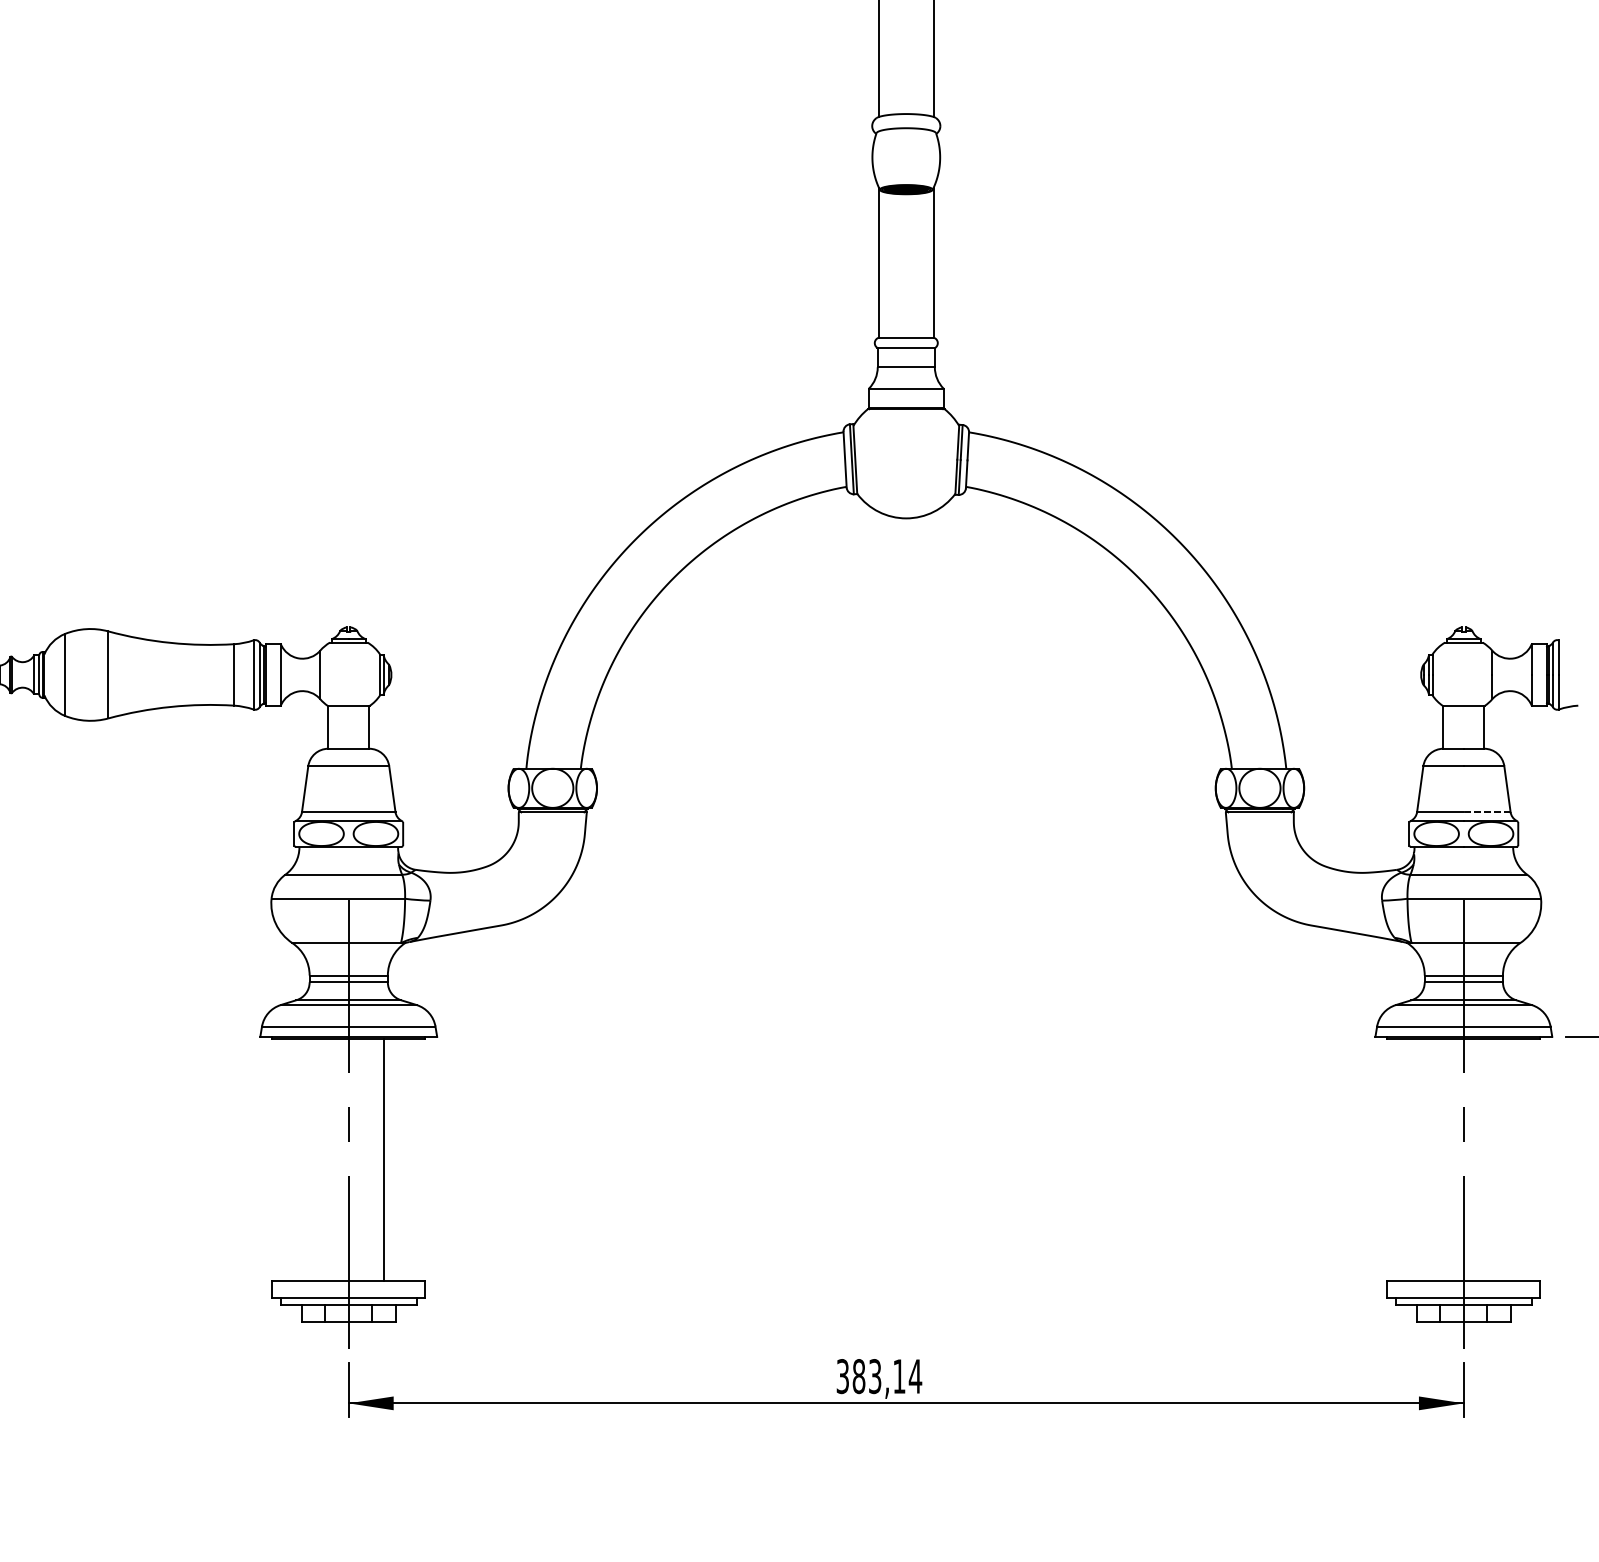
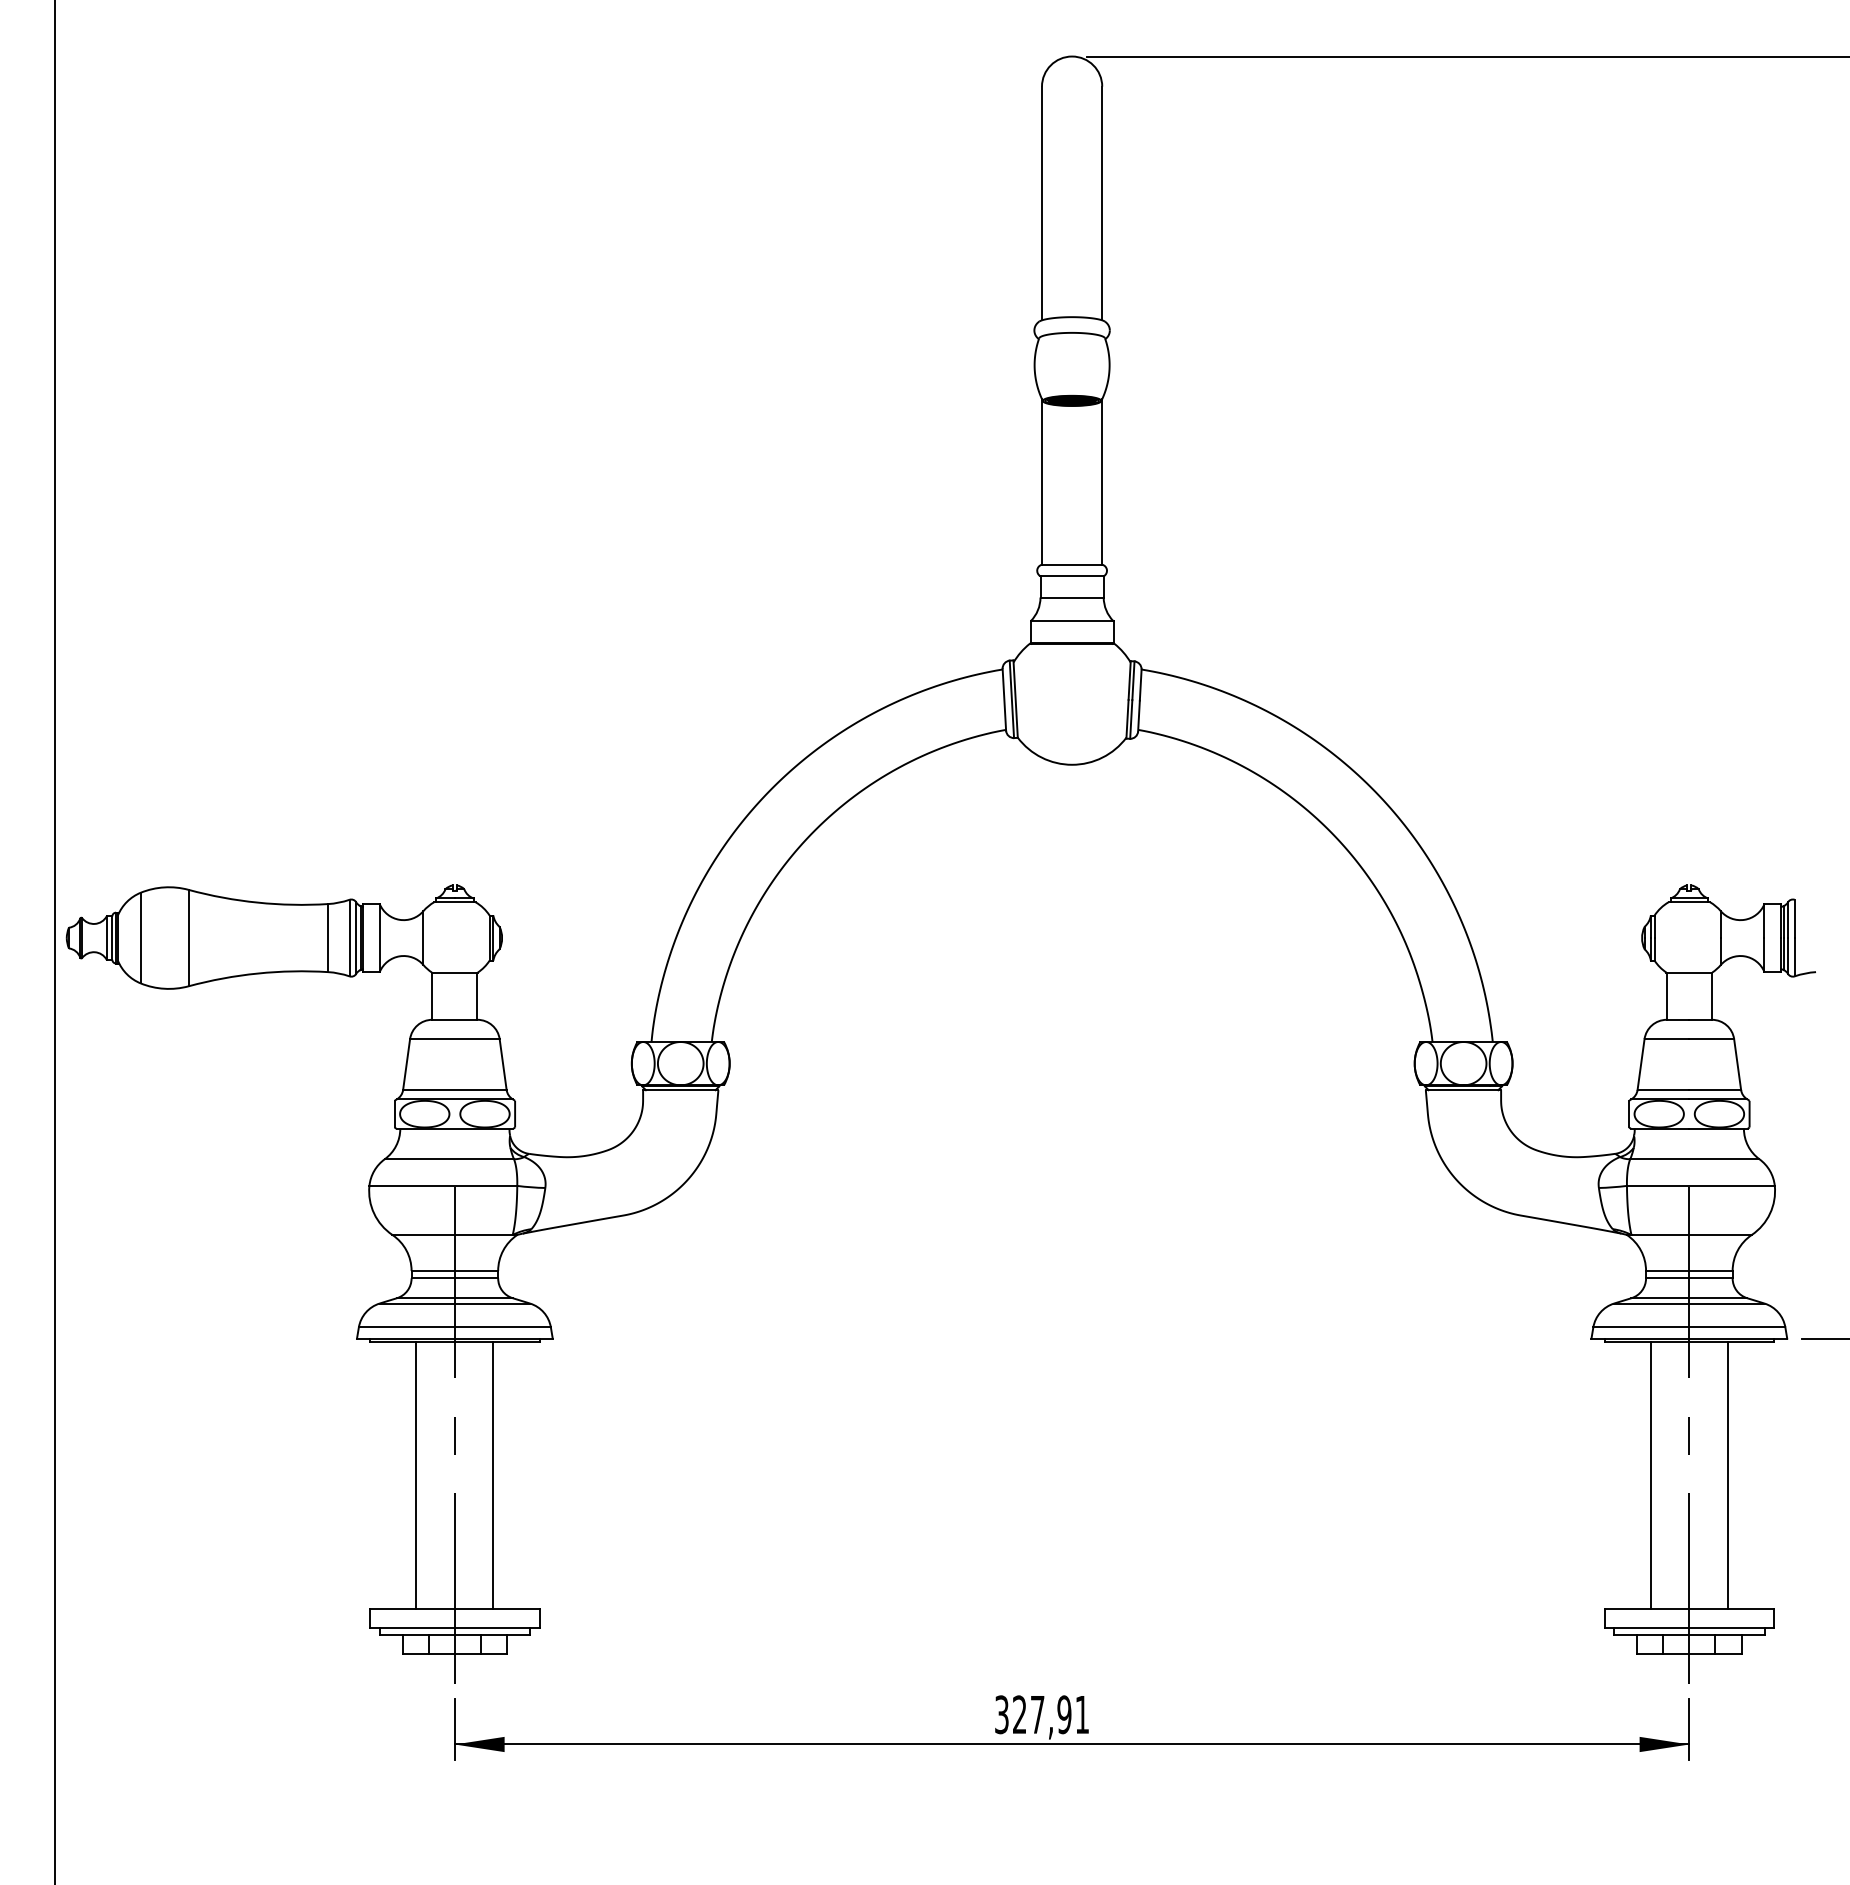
line: (1487, 812) -> (1715, 1090), dashed -> solid
line: (314, 1159) -> (416, 1474), added
line: (1428, 1159) -> (1650, 1474), added
line: (1498, 1159) -> (1727, 1474), added
text: (886, 1376) -> (1050, 1714), 383,14 -> 327,91

